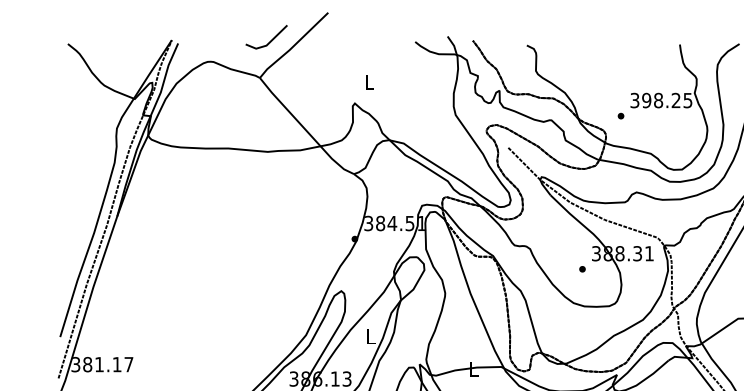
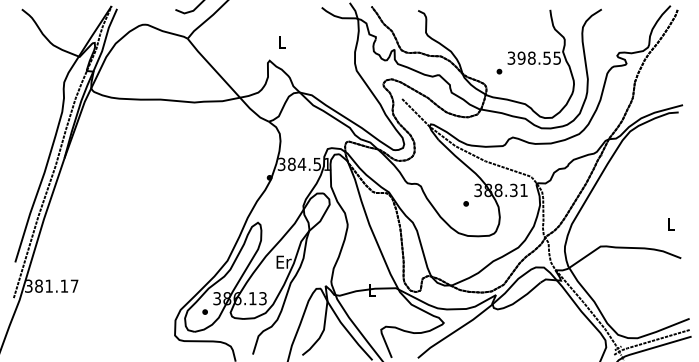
text: (675, 99) -> (546, 57), 398.25 -> 398.55
text: (370, 336) -> (283, 261), L -> Er

